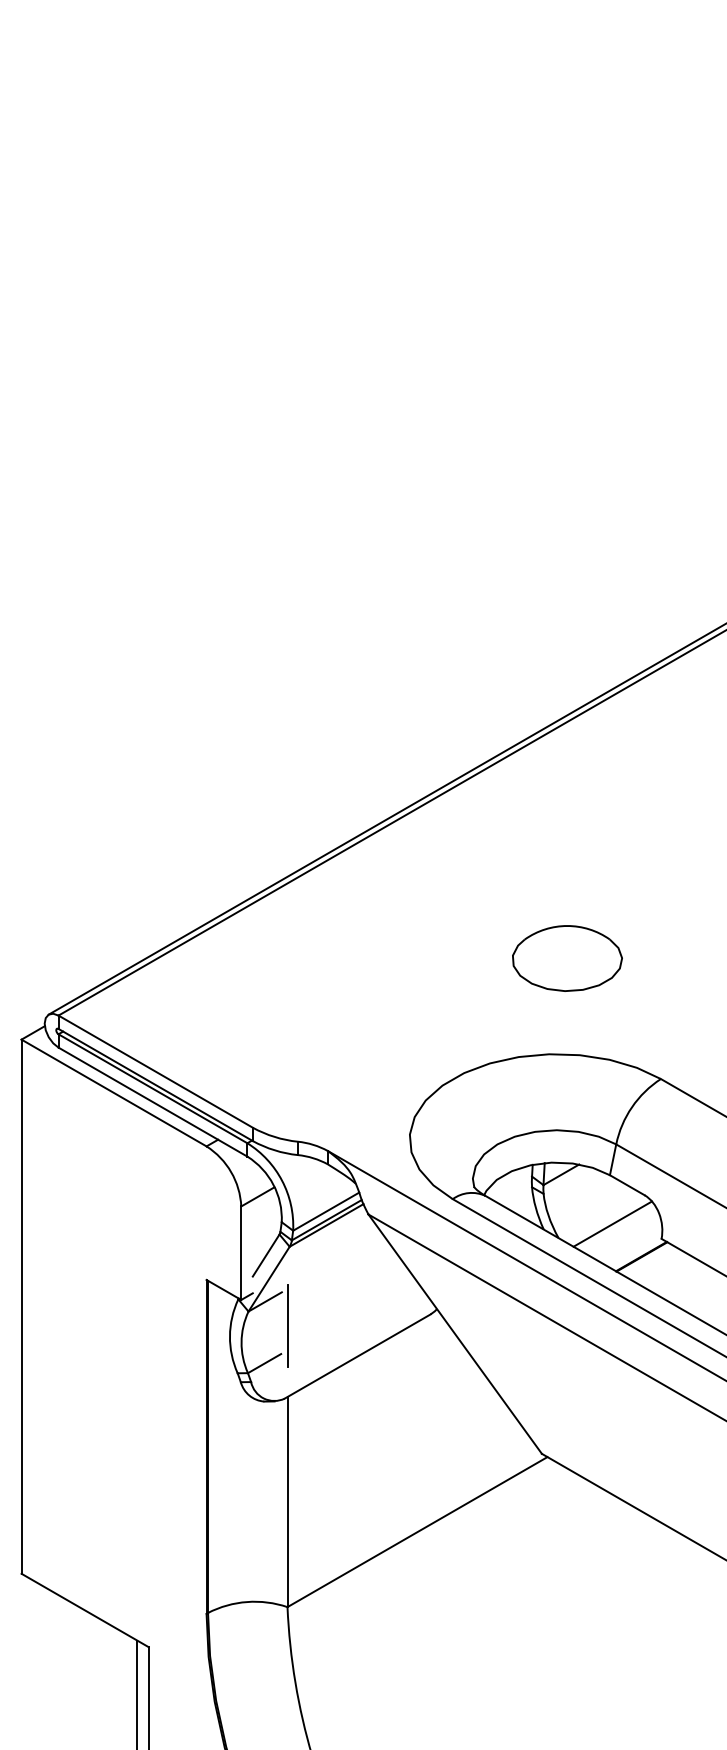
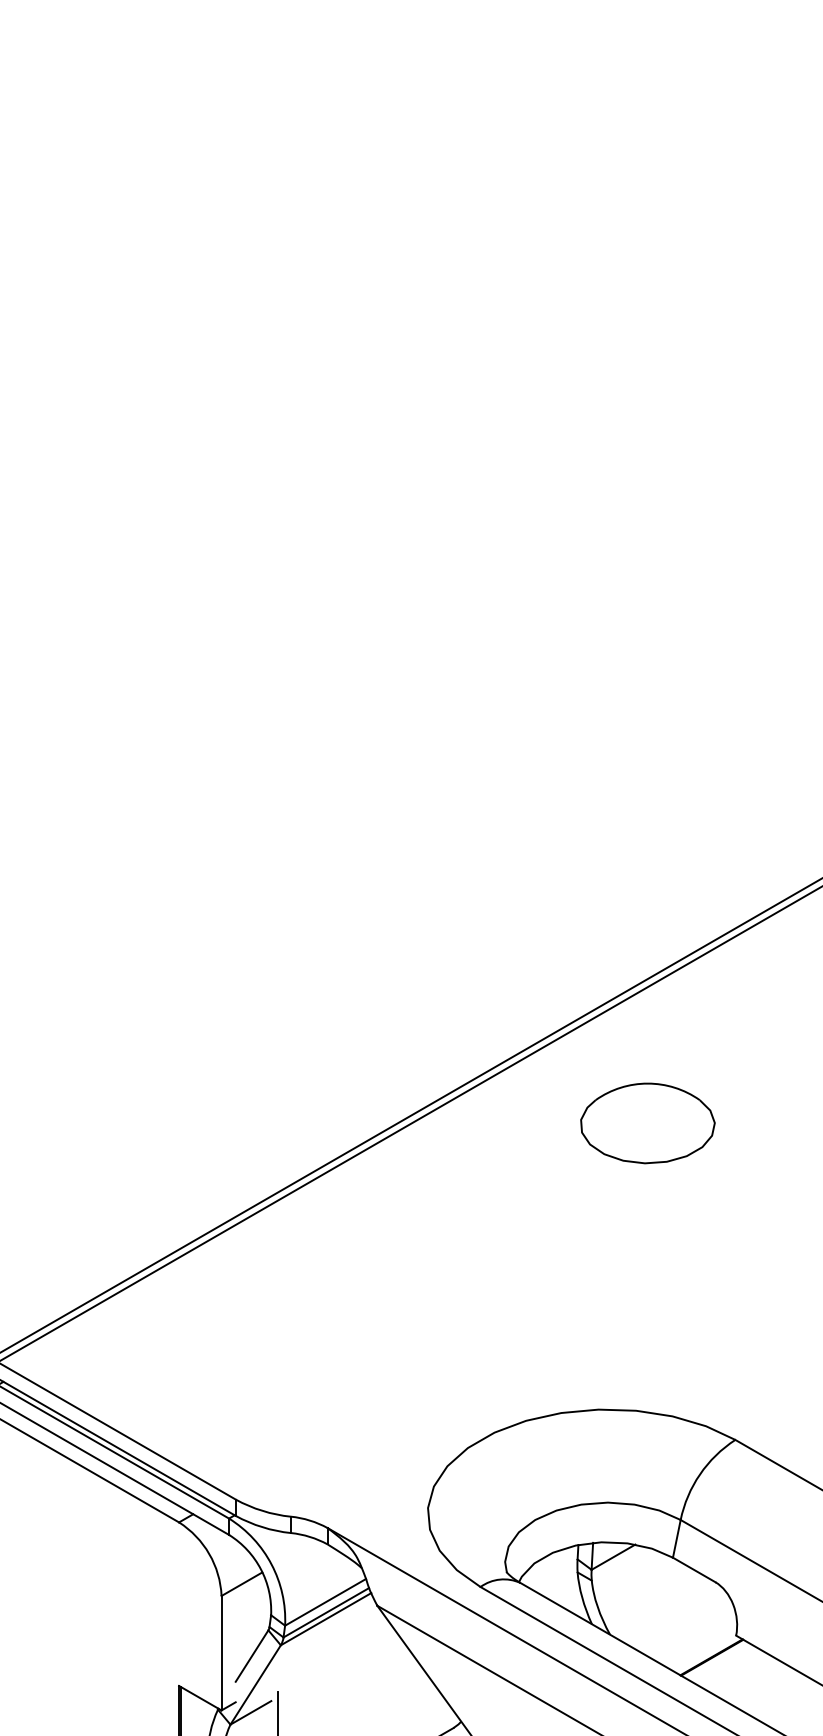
part: (567, 958) -> (647, 1123), moved
line: (612, 1223) -> (676, 1616), removed

